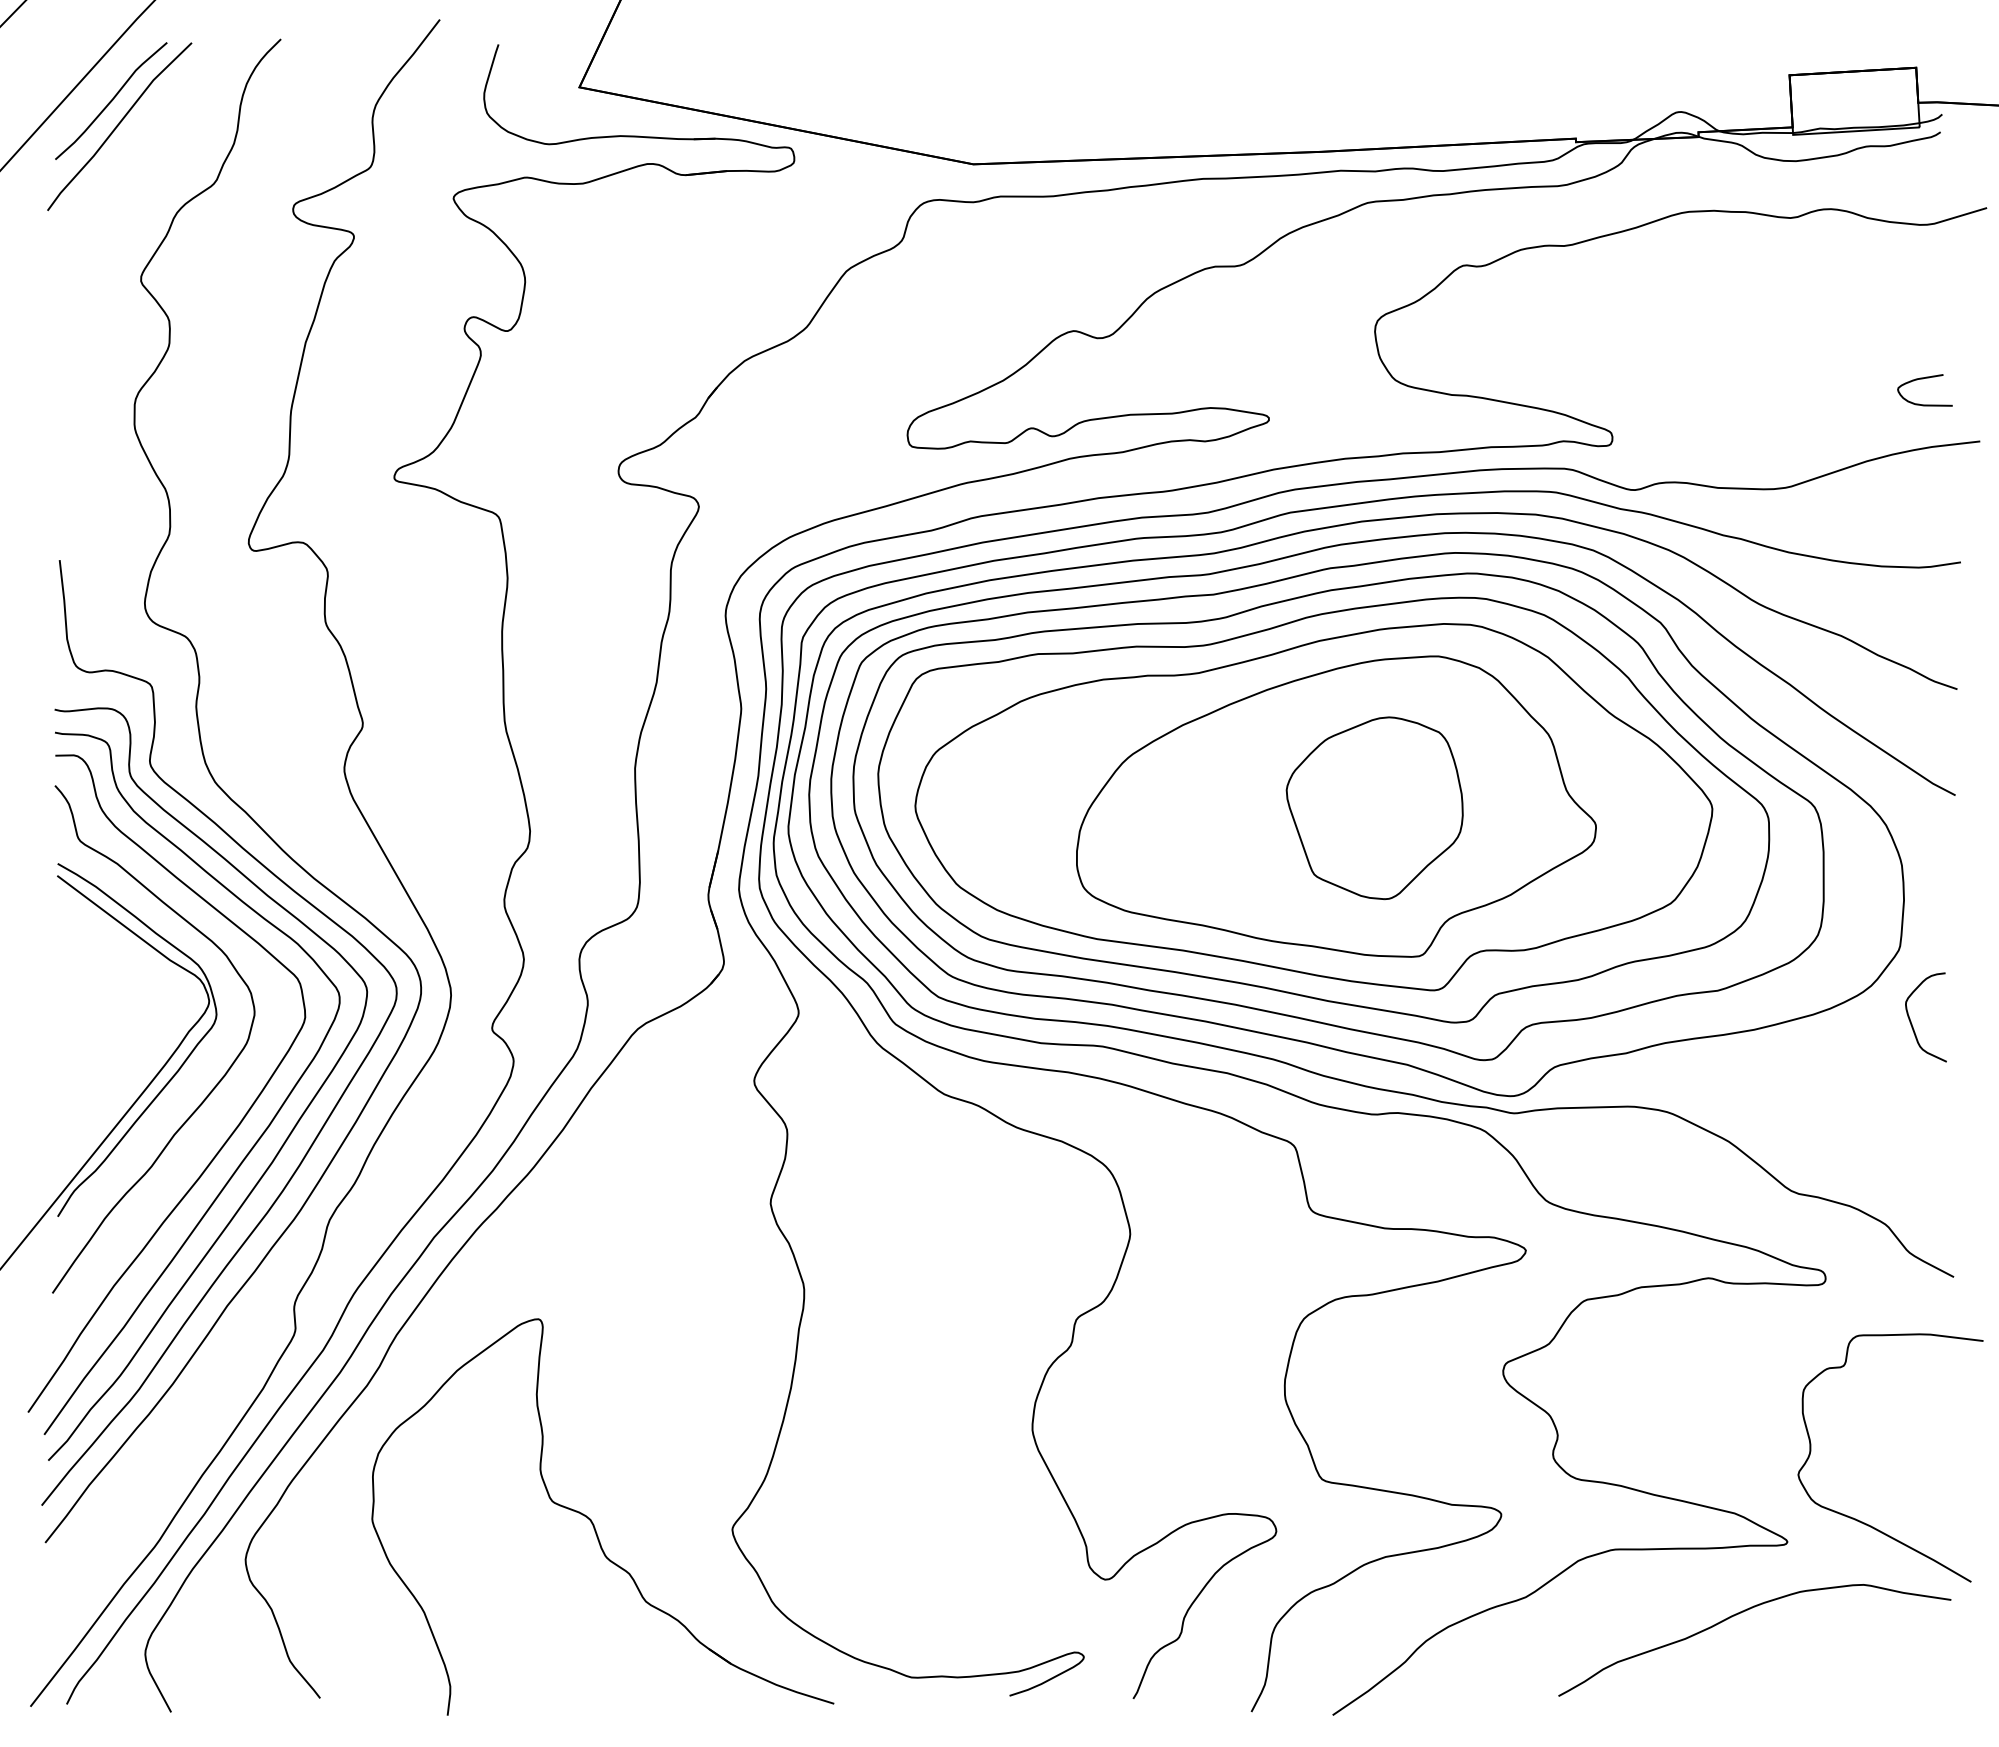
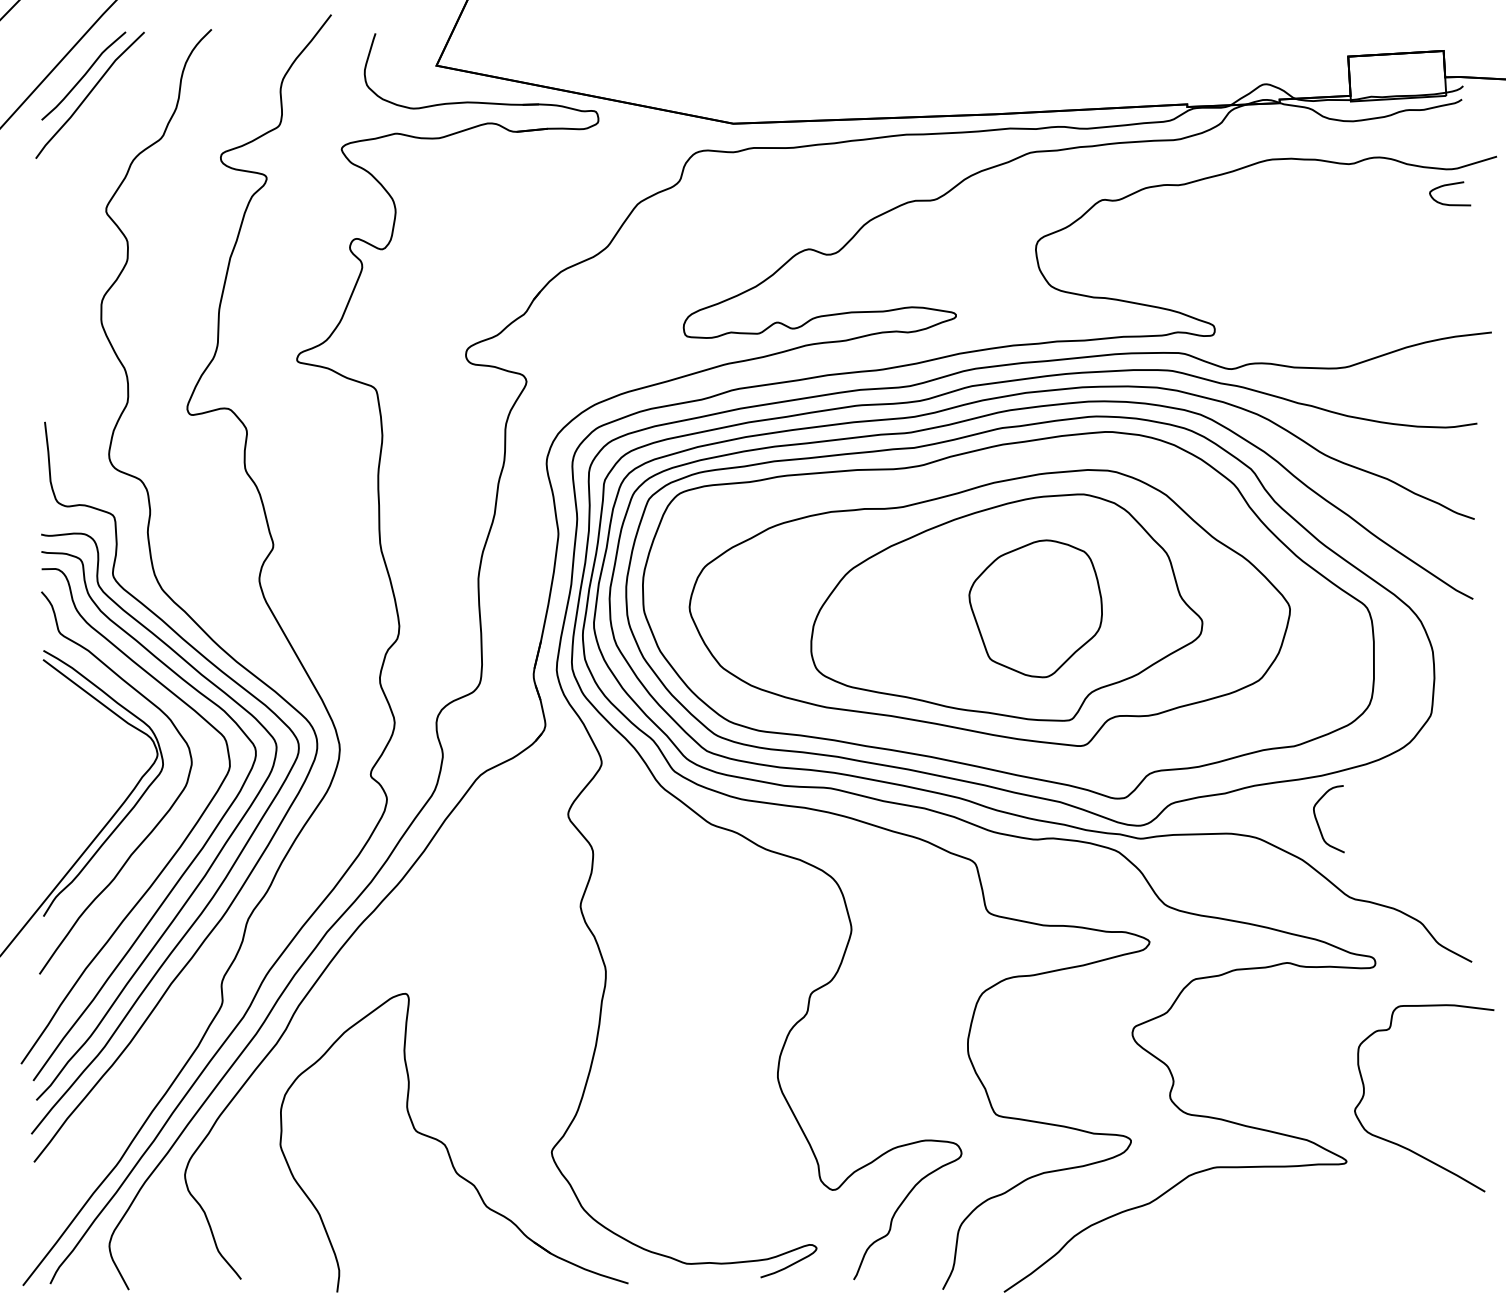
curve: (1923, 379) -> (1449, 185), moved
part: (1323, 809) -> (997, 609), removed
curve: (1911, 1021) -> (1318, 822), moved
curve: (1741, 1613) -> (1312, 1215), removed

